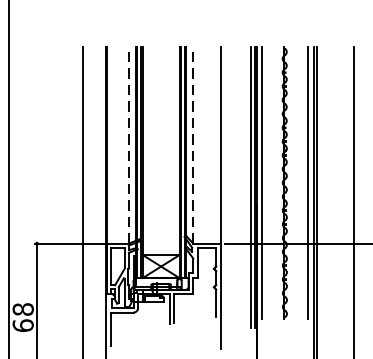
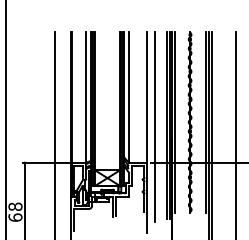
line: (129, 145) -> (86, 97), dashed -> solid
line: (193, 145) -> (129, 97), dashed -> solid
line: (232, 189) -> (155, 126), added

